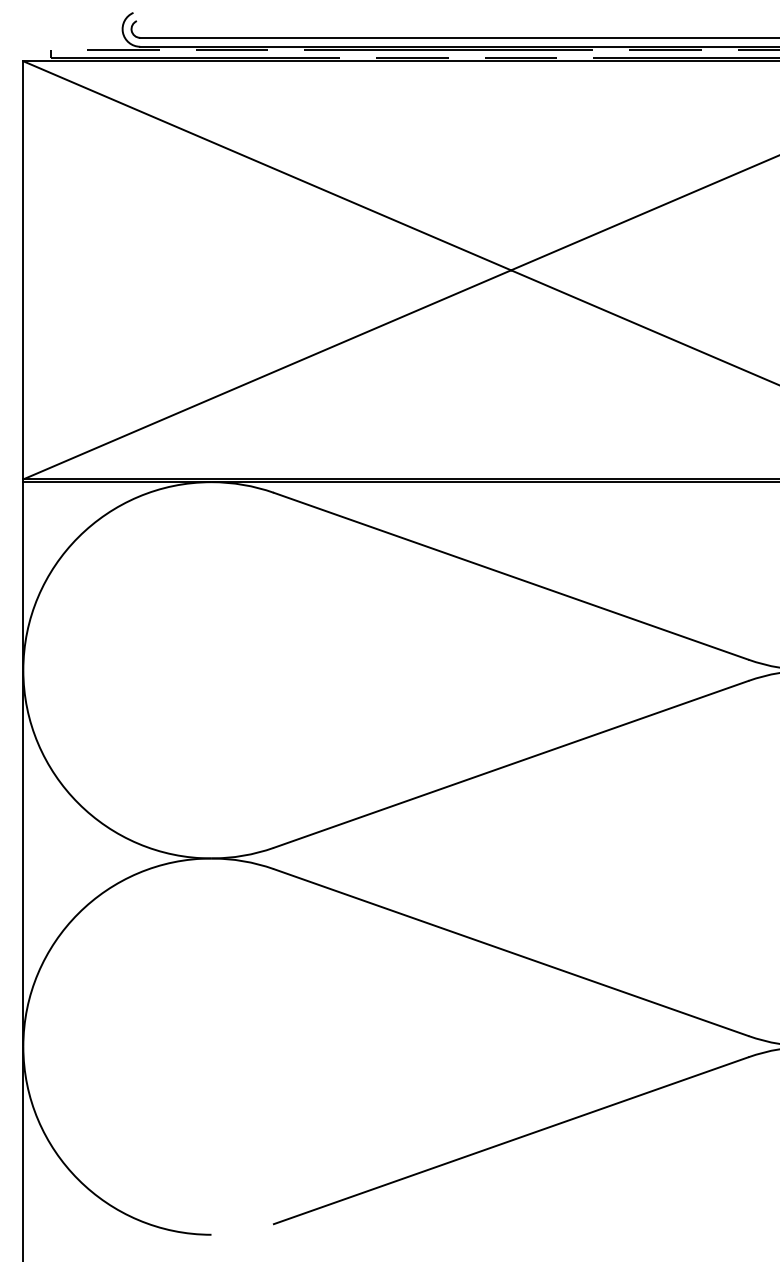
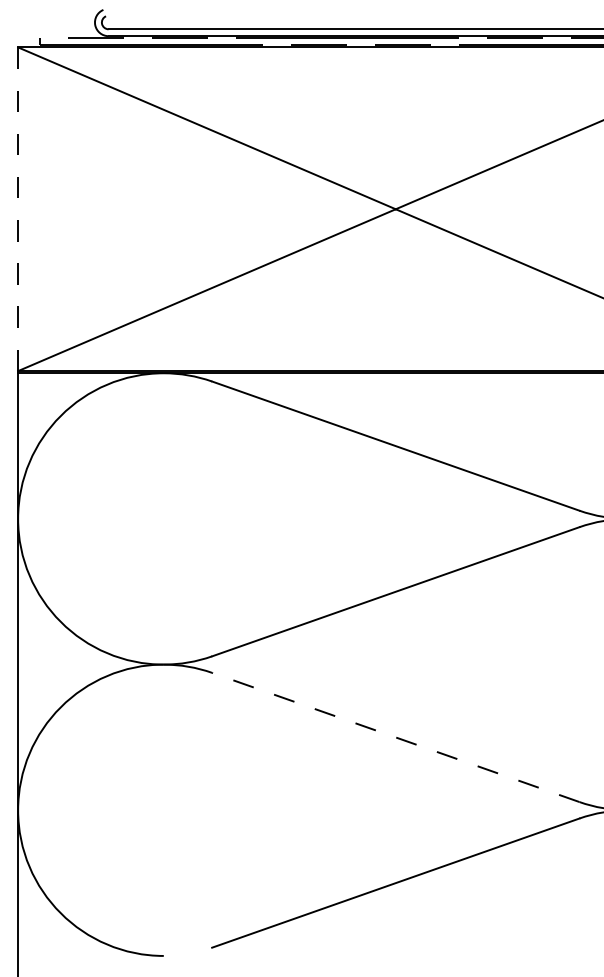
line: (23, 269) -> (18, 208), solid -> dashed
line: (510, 952) -> (395, 737), solid -> dashed

